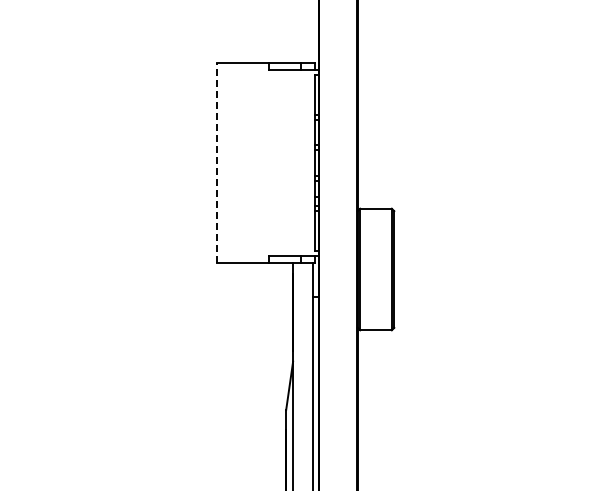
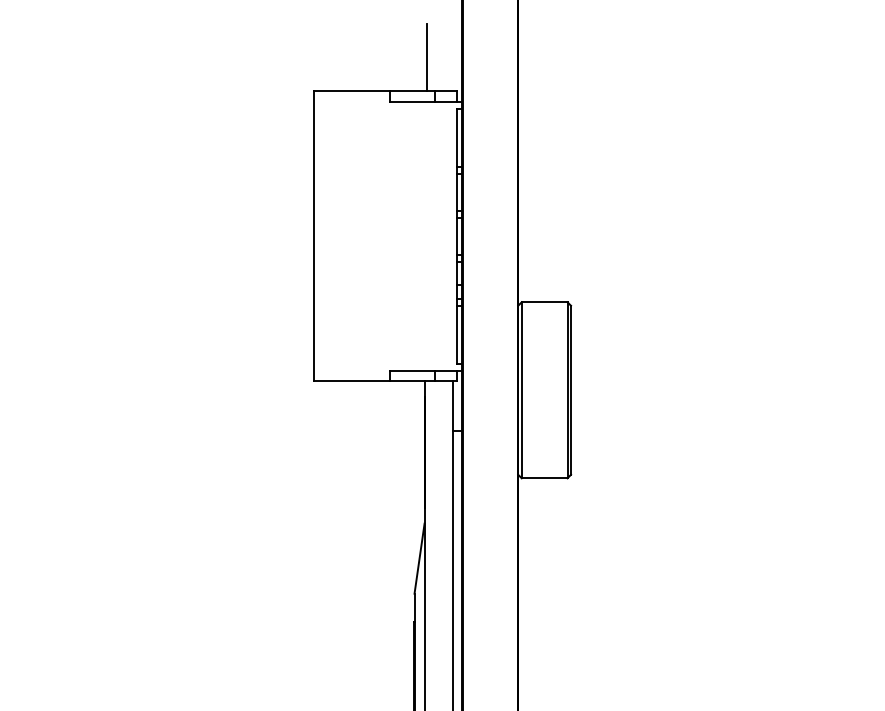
line: (294, 39) -> (426, 57), added
line: (216, 162) -> (313, 235), dashed -> solid

